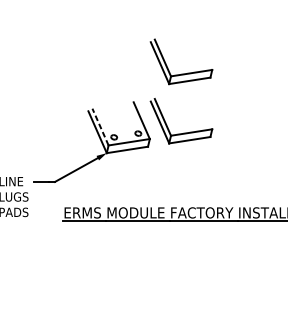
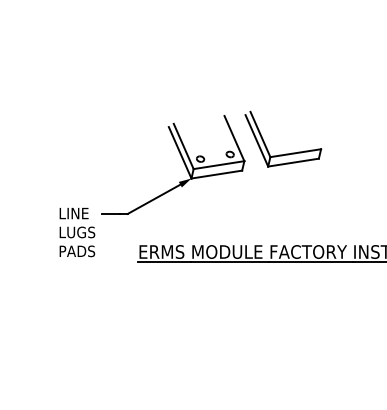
part: (183, 73) -> (285, 80), removed
line: (100, 127) -> (183, 146), dashed -> solid

